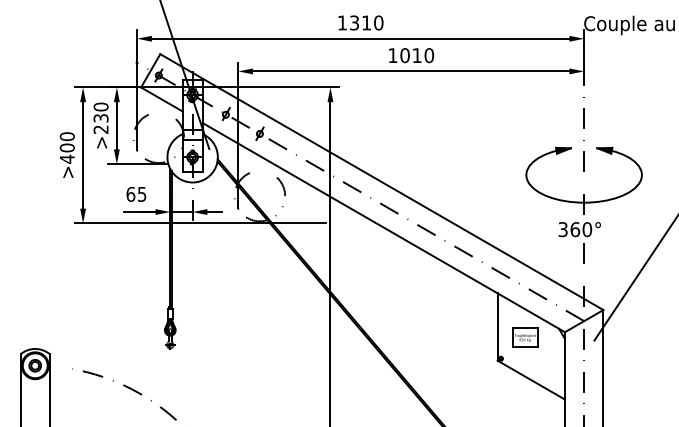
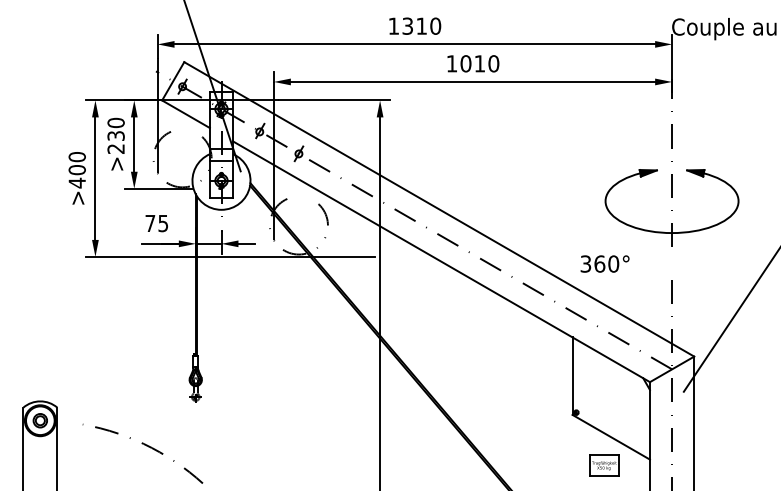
text: (130, 194) -> (150, 223), 65 -> 75
text: (579, 229) -> (604, 263), moved
part: (525, 337) -> (604, 465), moved

